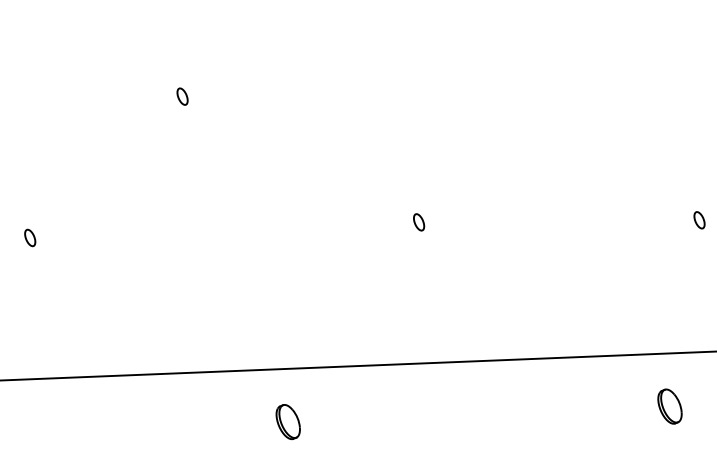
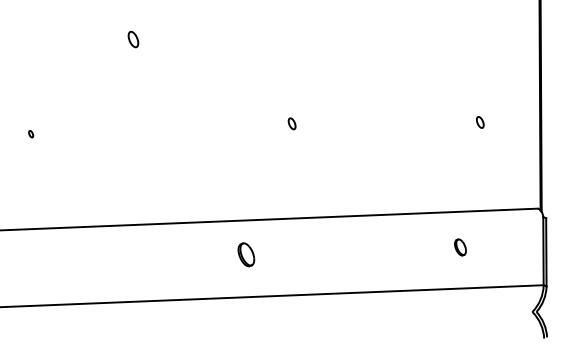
part: (182, 96) -> (133, 39), size x1.4
part: (29, 236) -> (30, 133), size x0.6
part: (670, 406) -> (460, 247), size x0.7
part: (288, 421) -> (246, 254), moved

